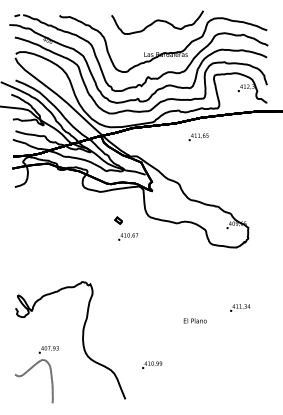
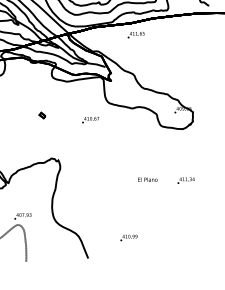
text: (198, 137) -> (136, 35), moved
part: (118, 220) -> (42, 115), moved
text: (194, 320) -> (147, 179), moved
text: (152, 364) -> (129, 237), moved

